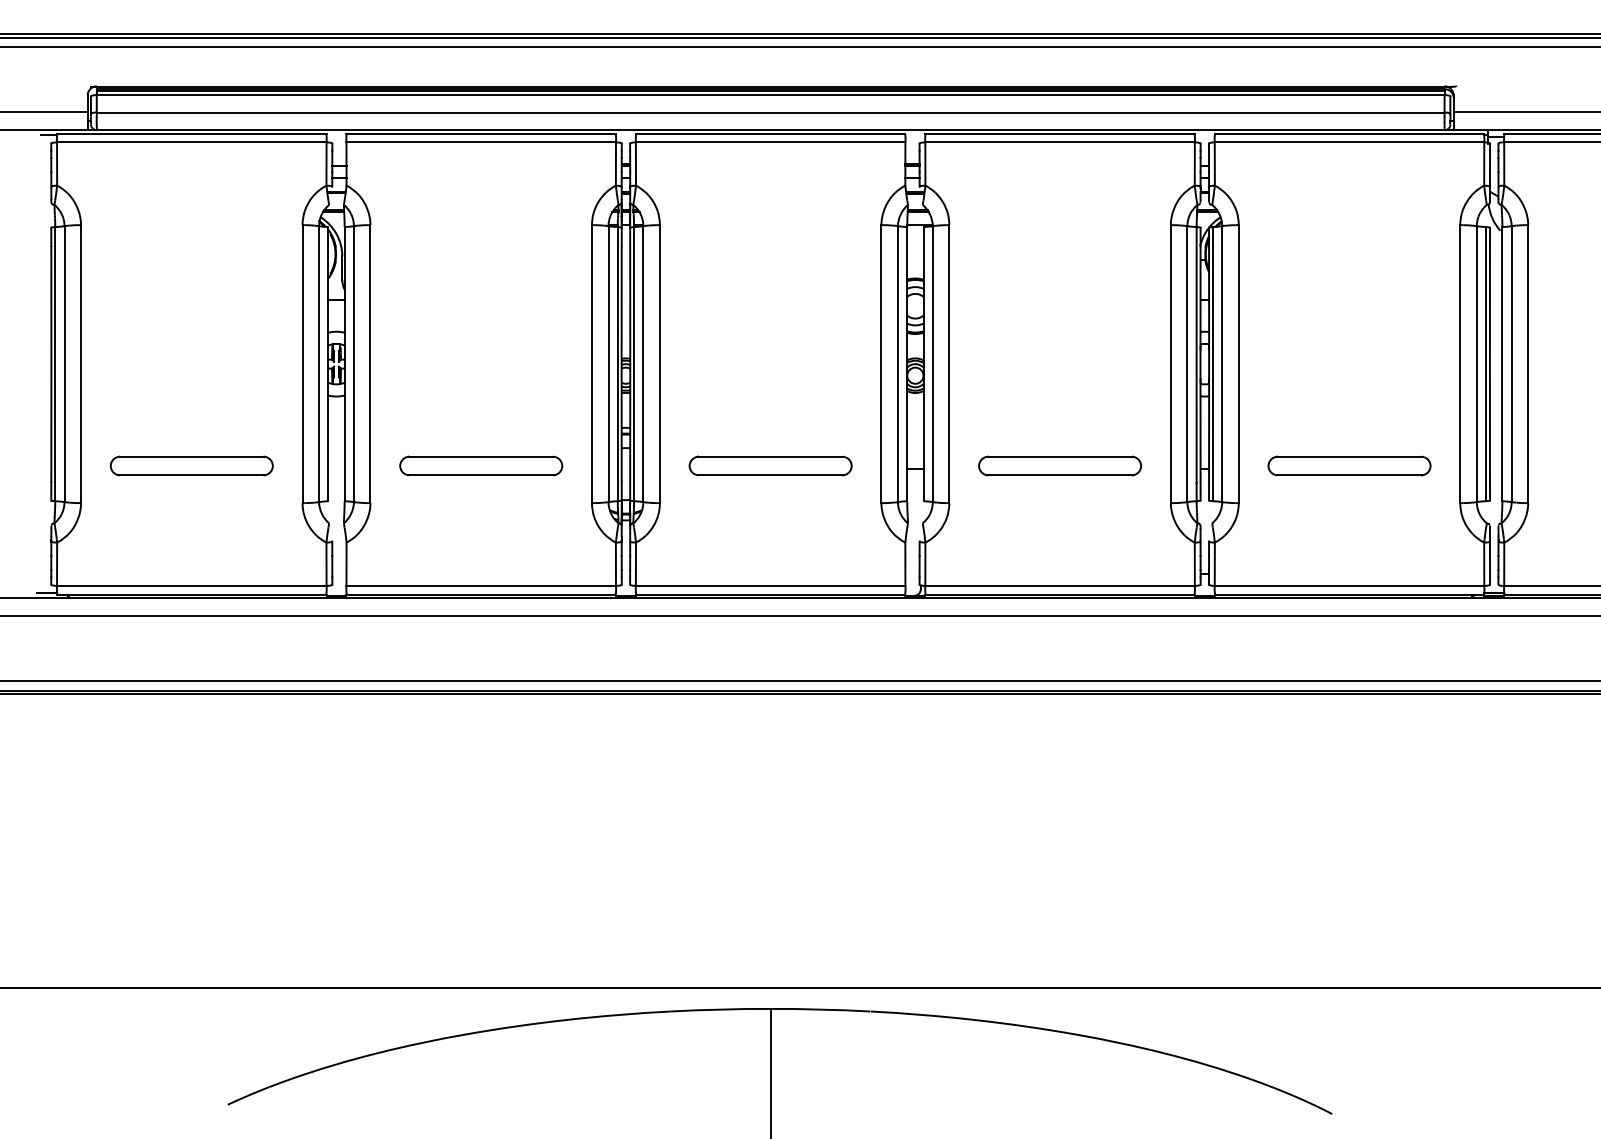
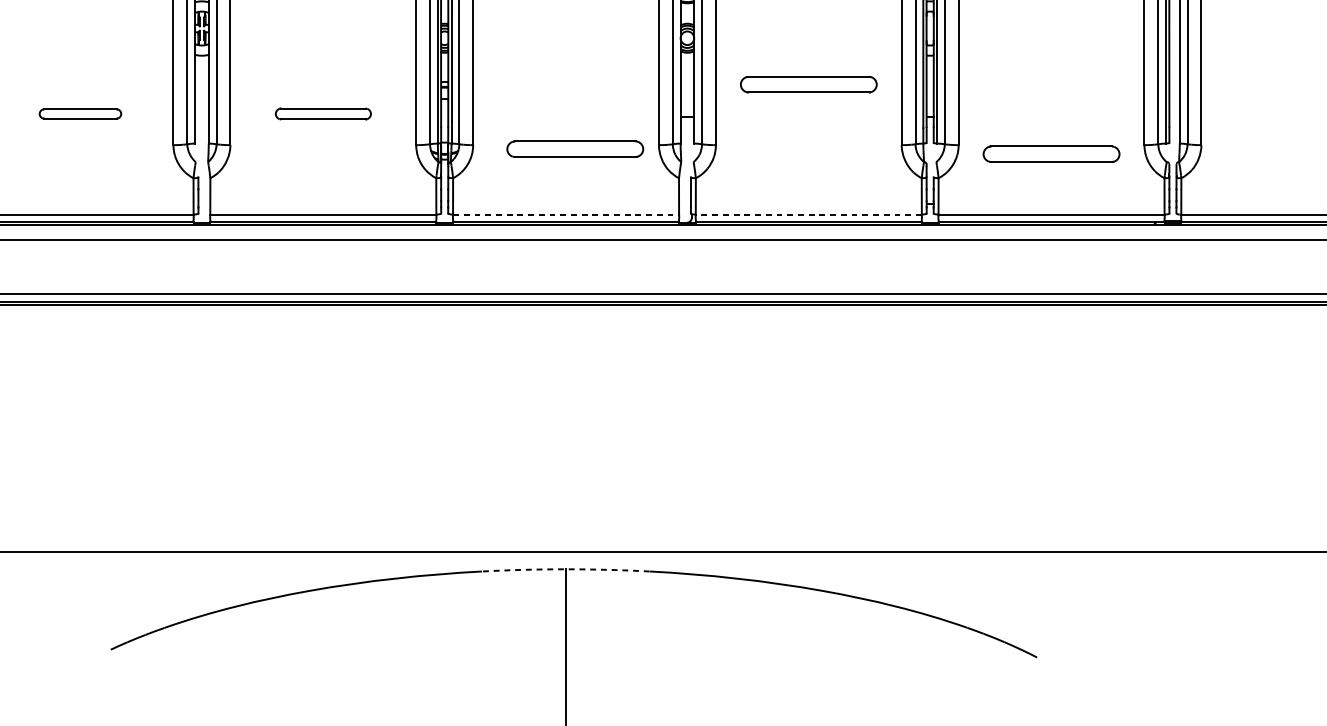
part: (191, 465) -> (80, 113), size x0.6
part: (481, 465) -> (323, 113), size x0.7
part: (770, 465) -> (575, 148), moved
part: (1059, 465) -> (808, 84), moved
part: (1349, 465) -> (1051, 153), moved
line: (770, 585) -> (565, 214), solid -> dashed
line: (1060, 585) -> (809, 214), solid -> dashed
arc: (770, 1008) -> (565, 568), solid -> dashed

